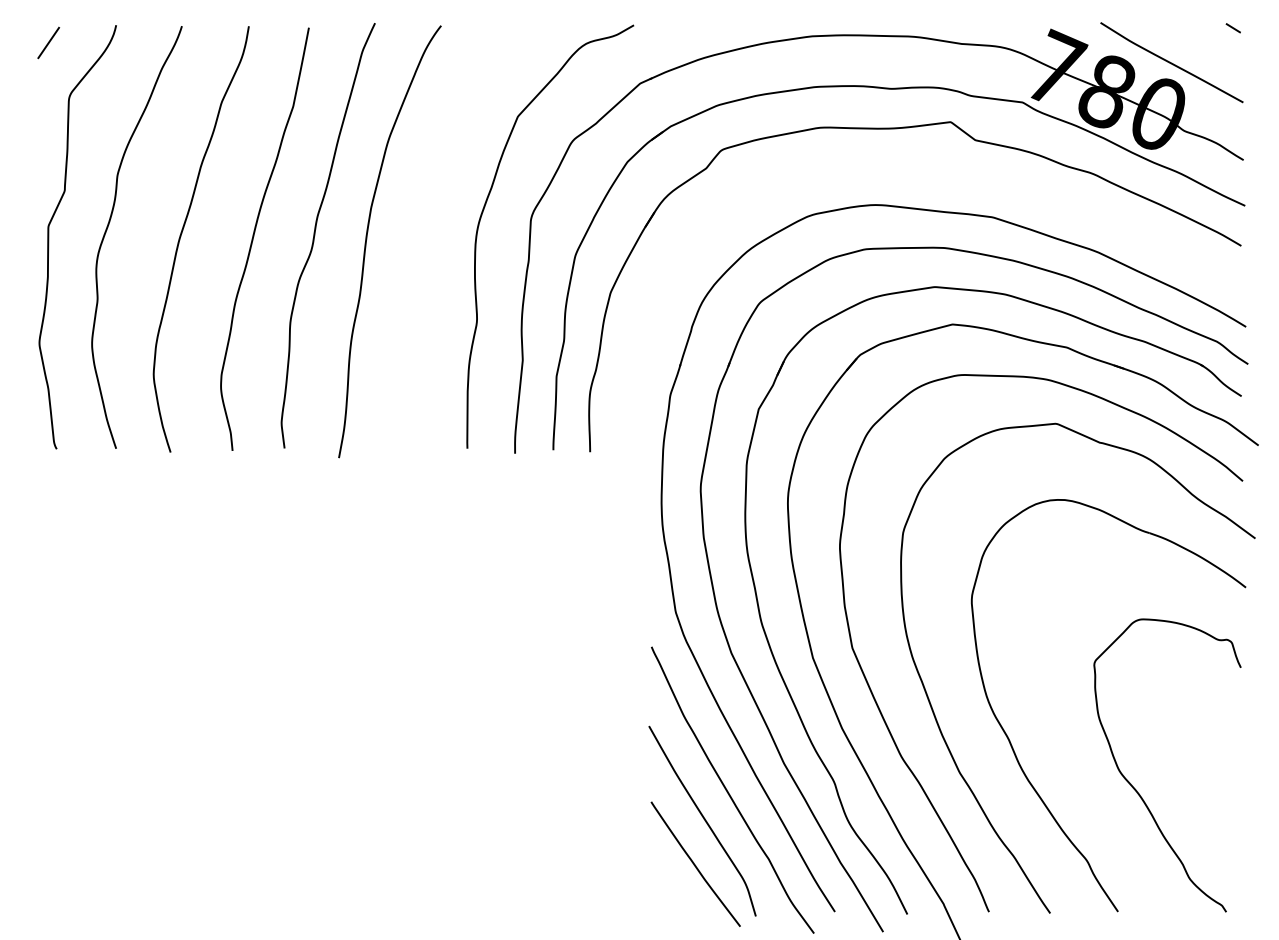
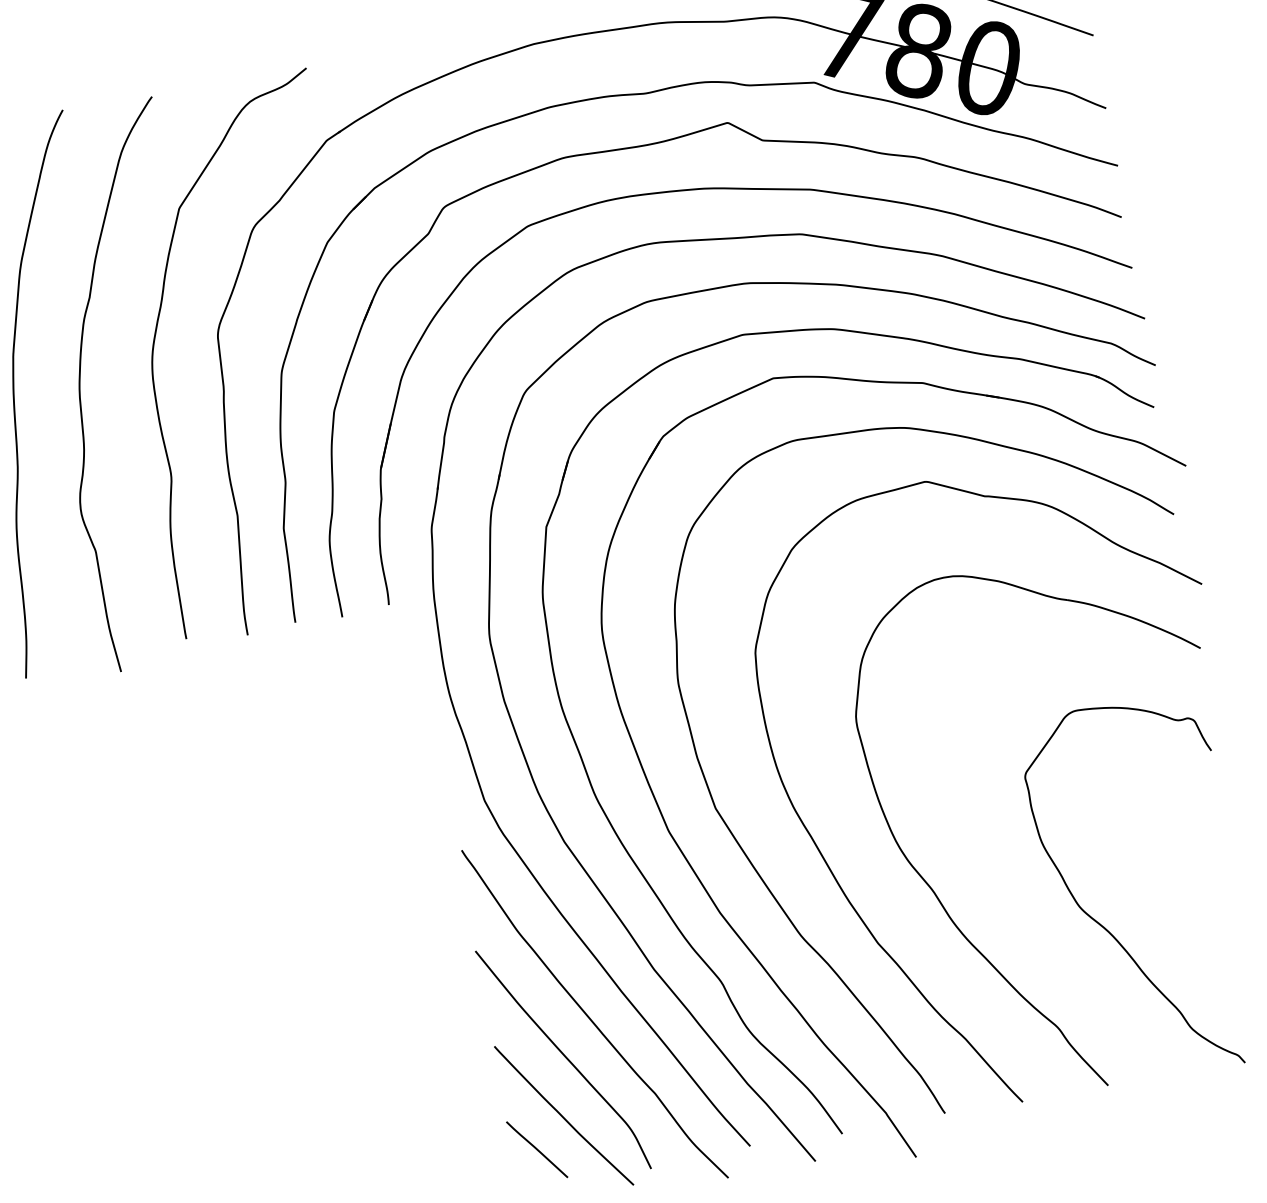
part: (961, 177) -> (753, 190), added
curve: (419, 239) -> (81, 384), added
line: (670, 886) -> (536, 1149), added

